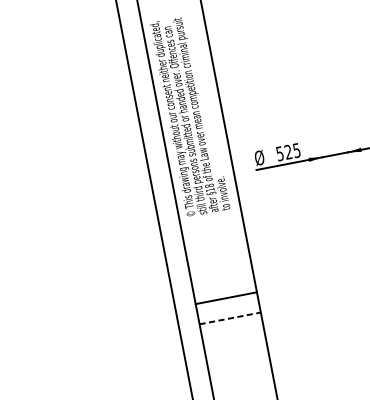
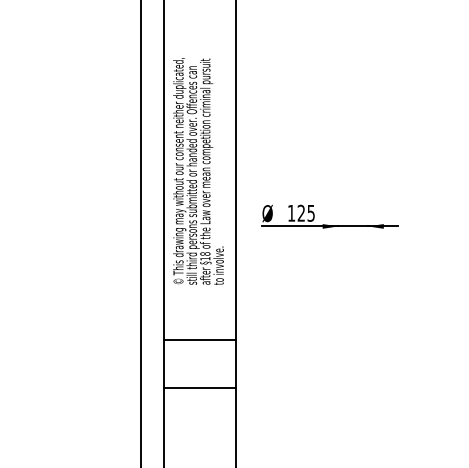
text: (189, 116) -> (198, 171), moved
text: (280, 153) -> (291, 213), 525 -> 125
line: (225, 297) -> (199, 339), moved
line: (229, 318) -> (199, 387), dashed -> solid

